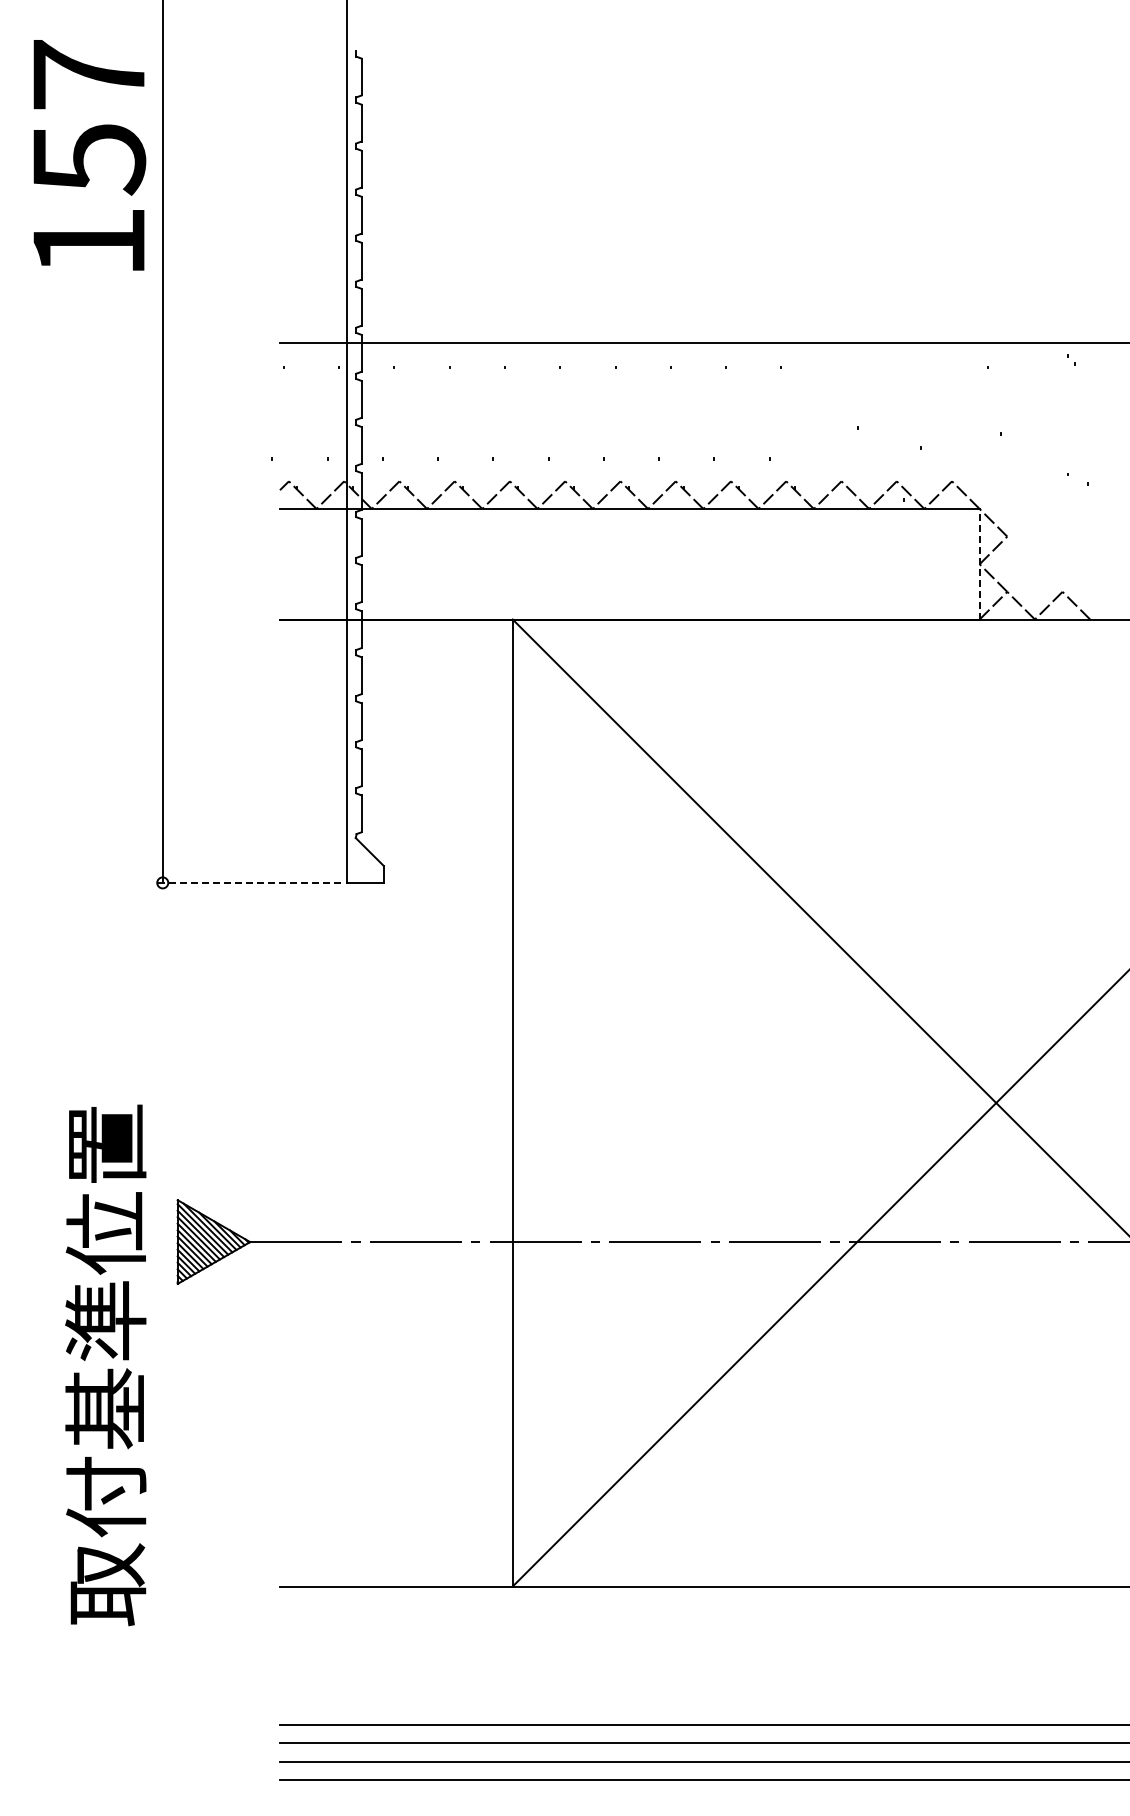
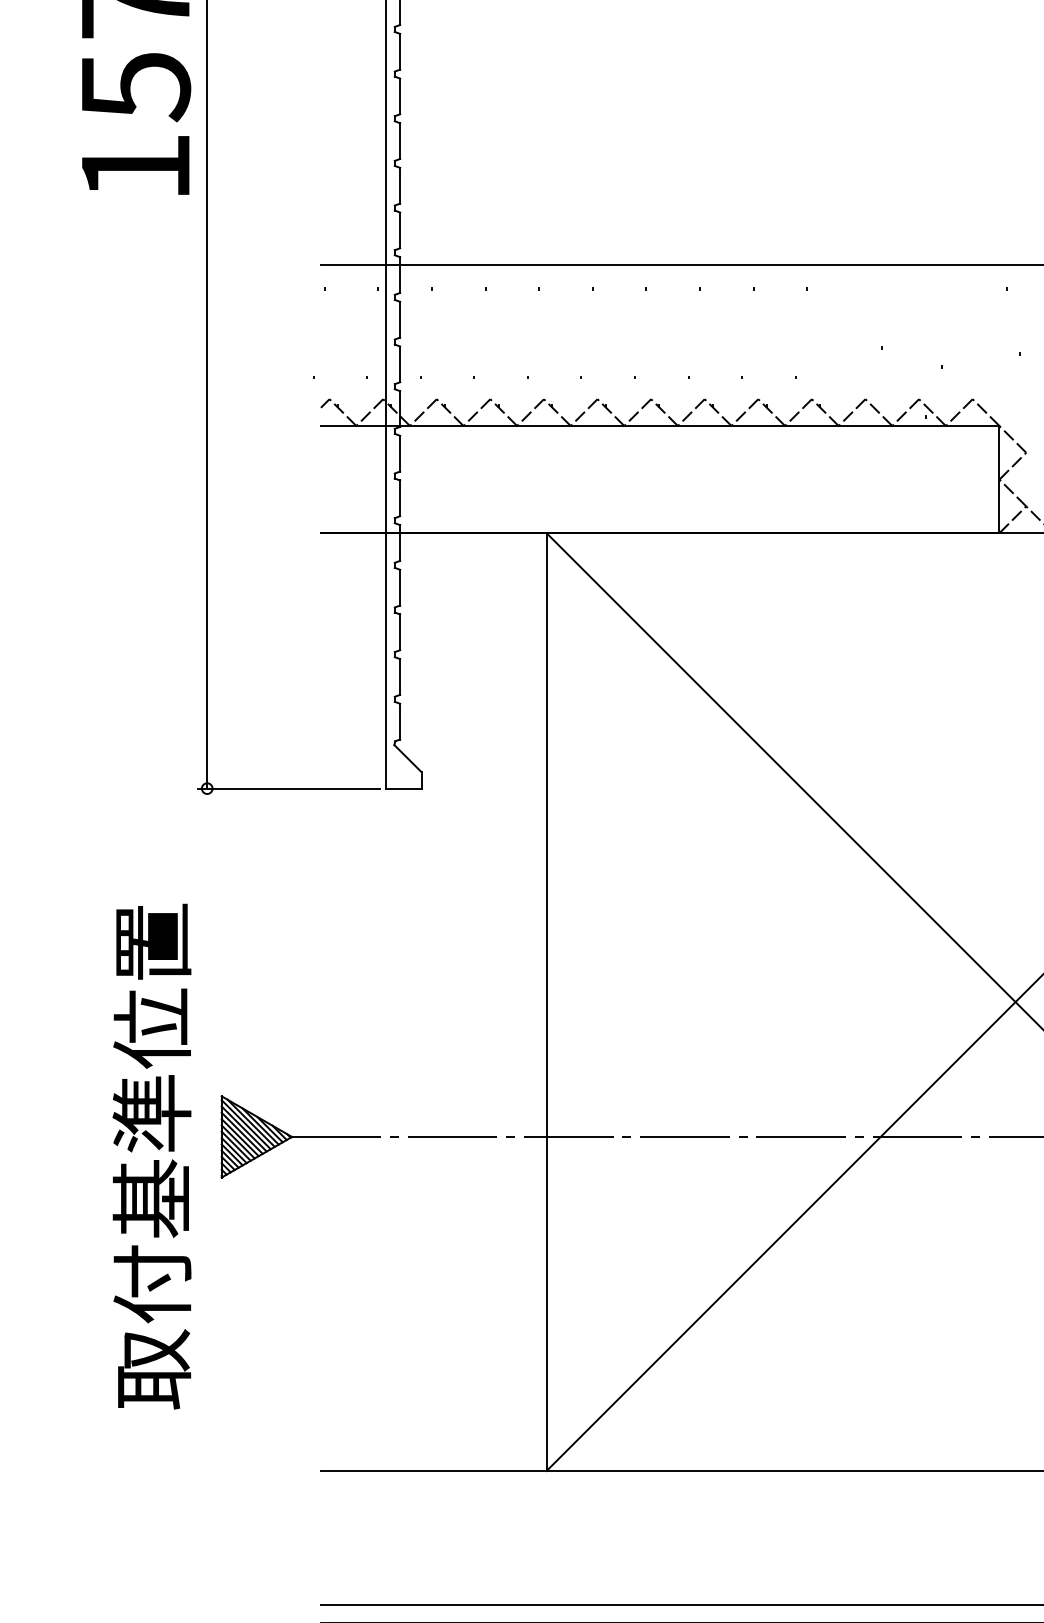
line: (979, 563) -> (999, 478), dashed -> solid
line: (246, 882) -> (288, 788), dashed -> solid
text: (105, 1365) -> (151, 1156), moved

